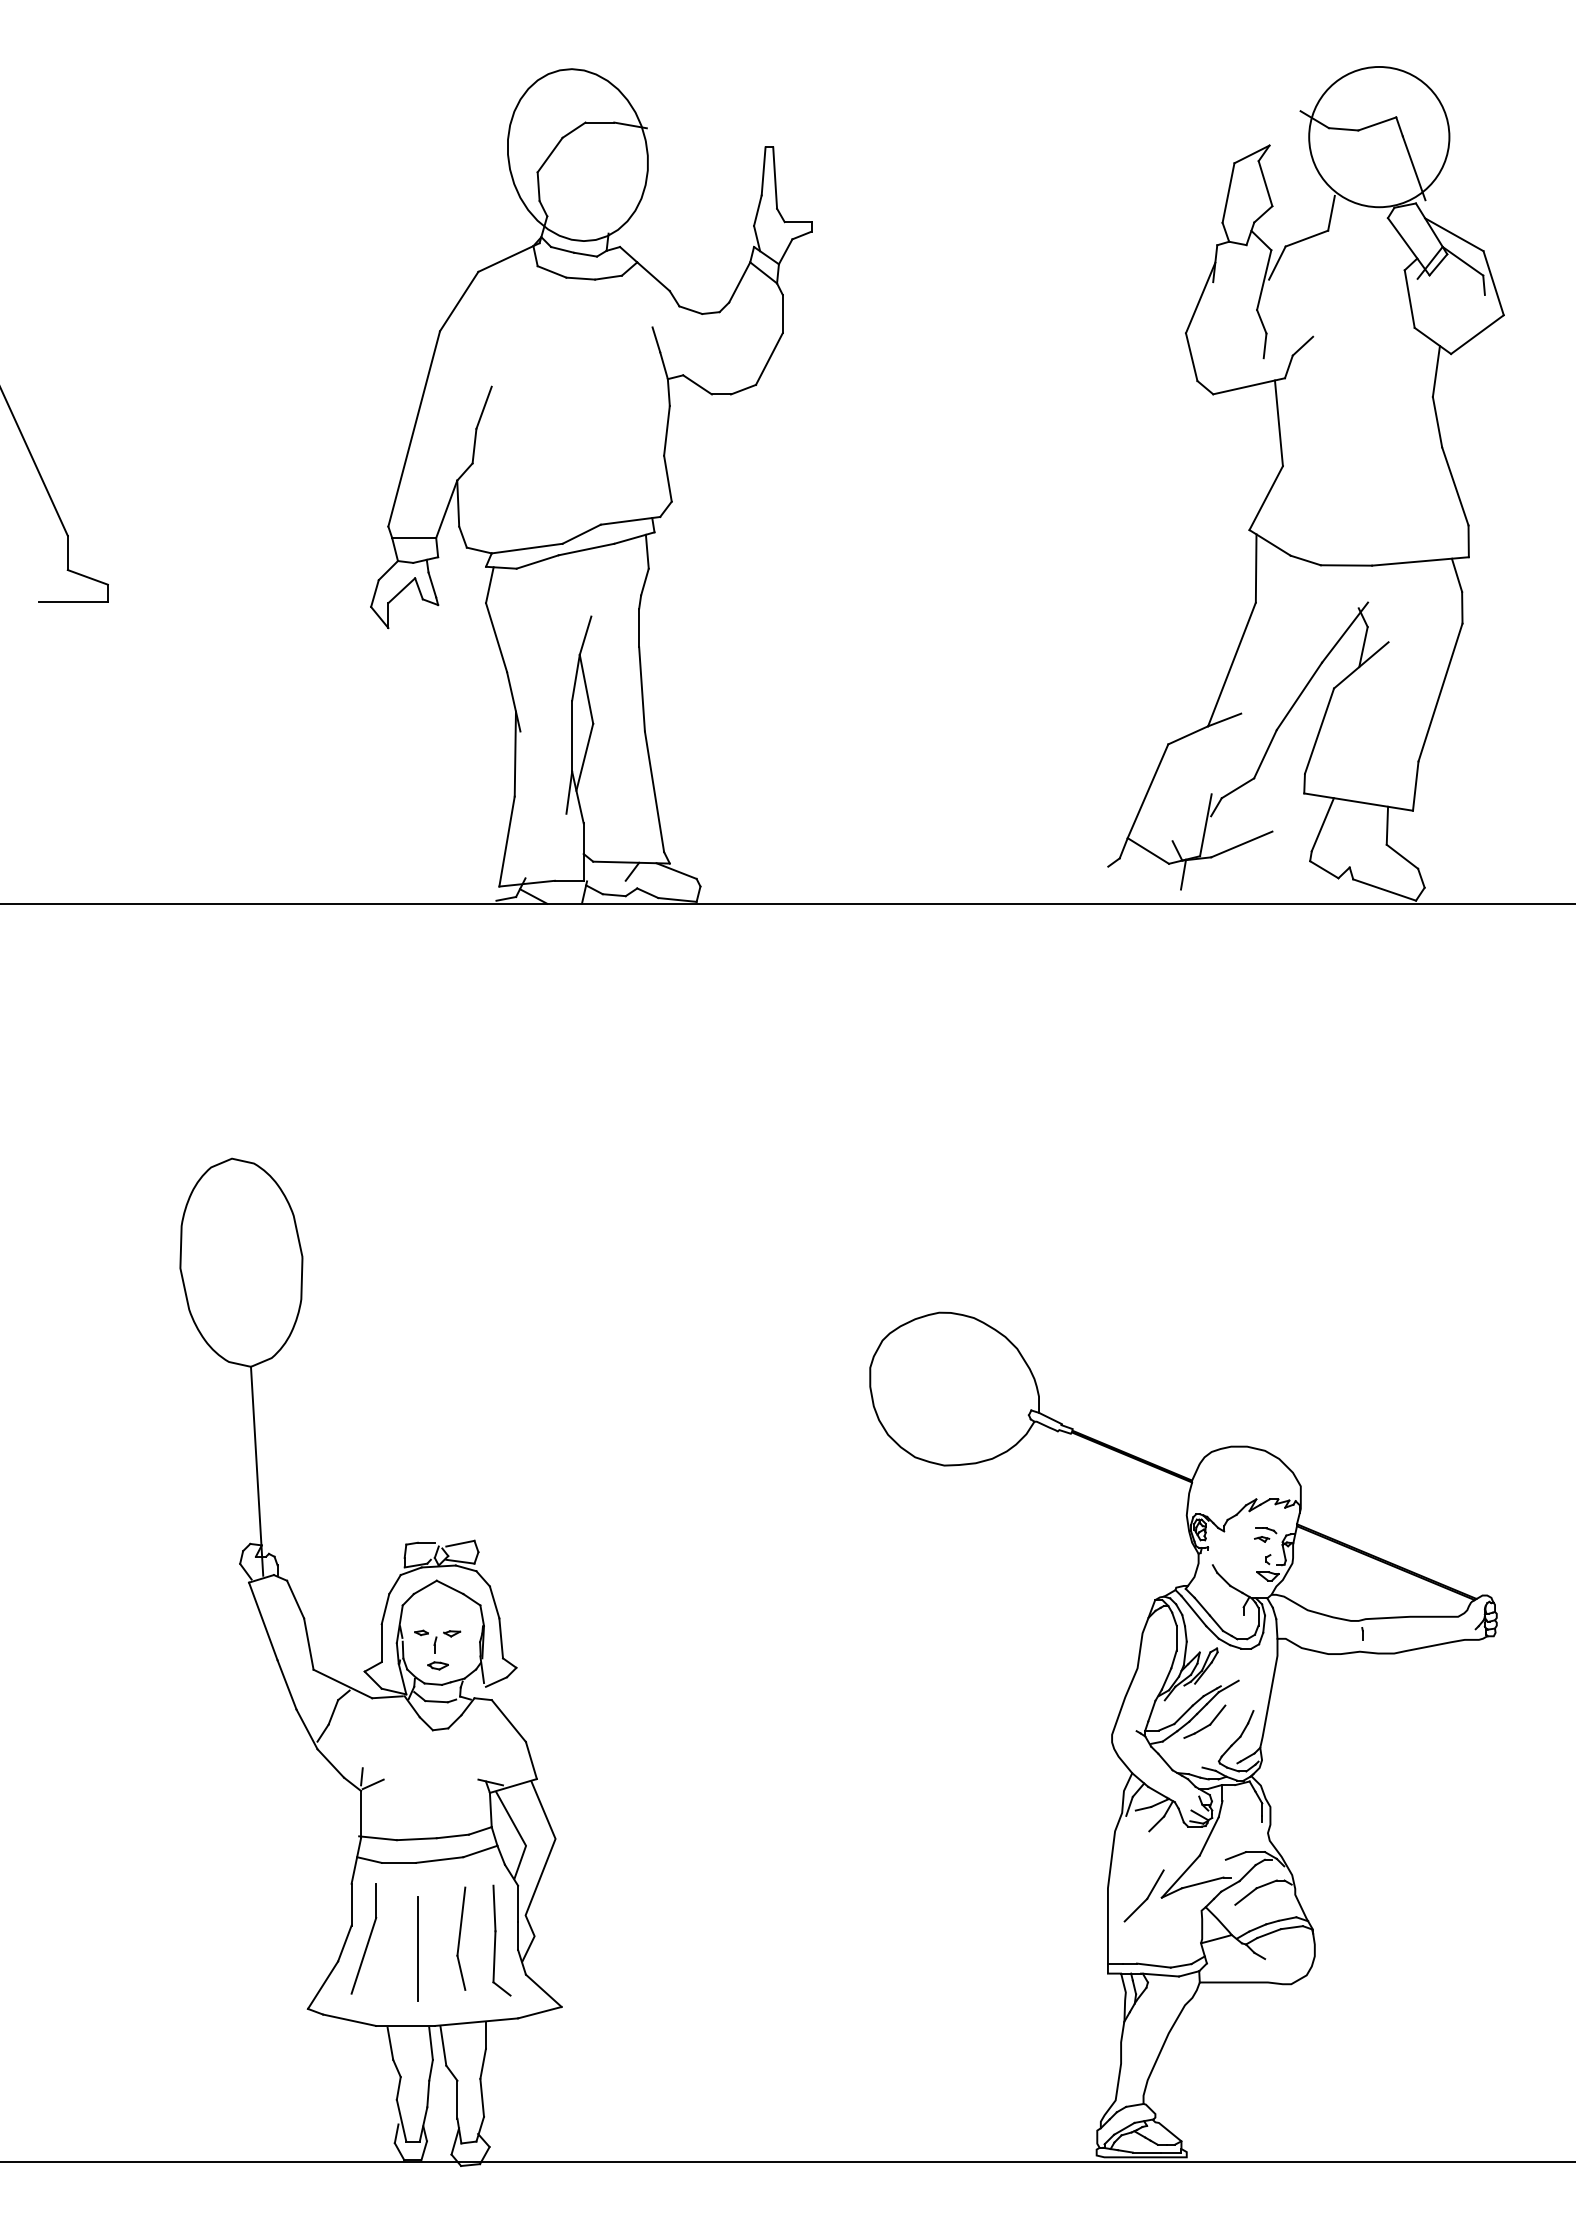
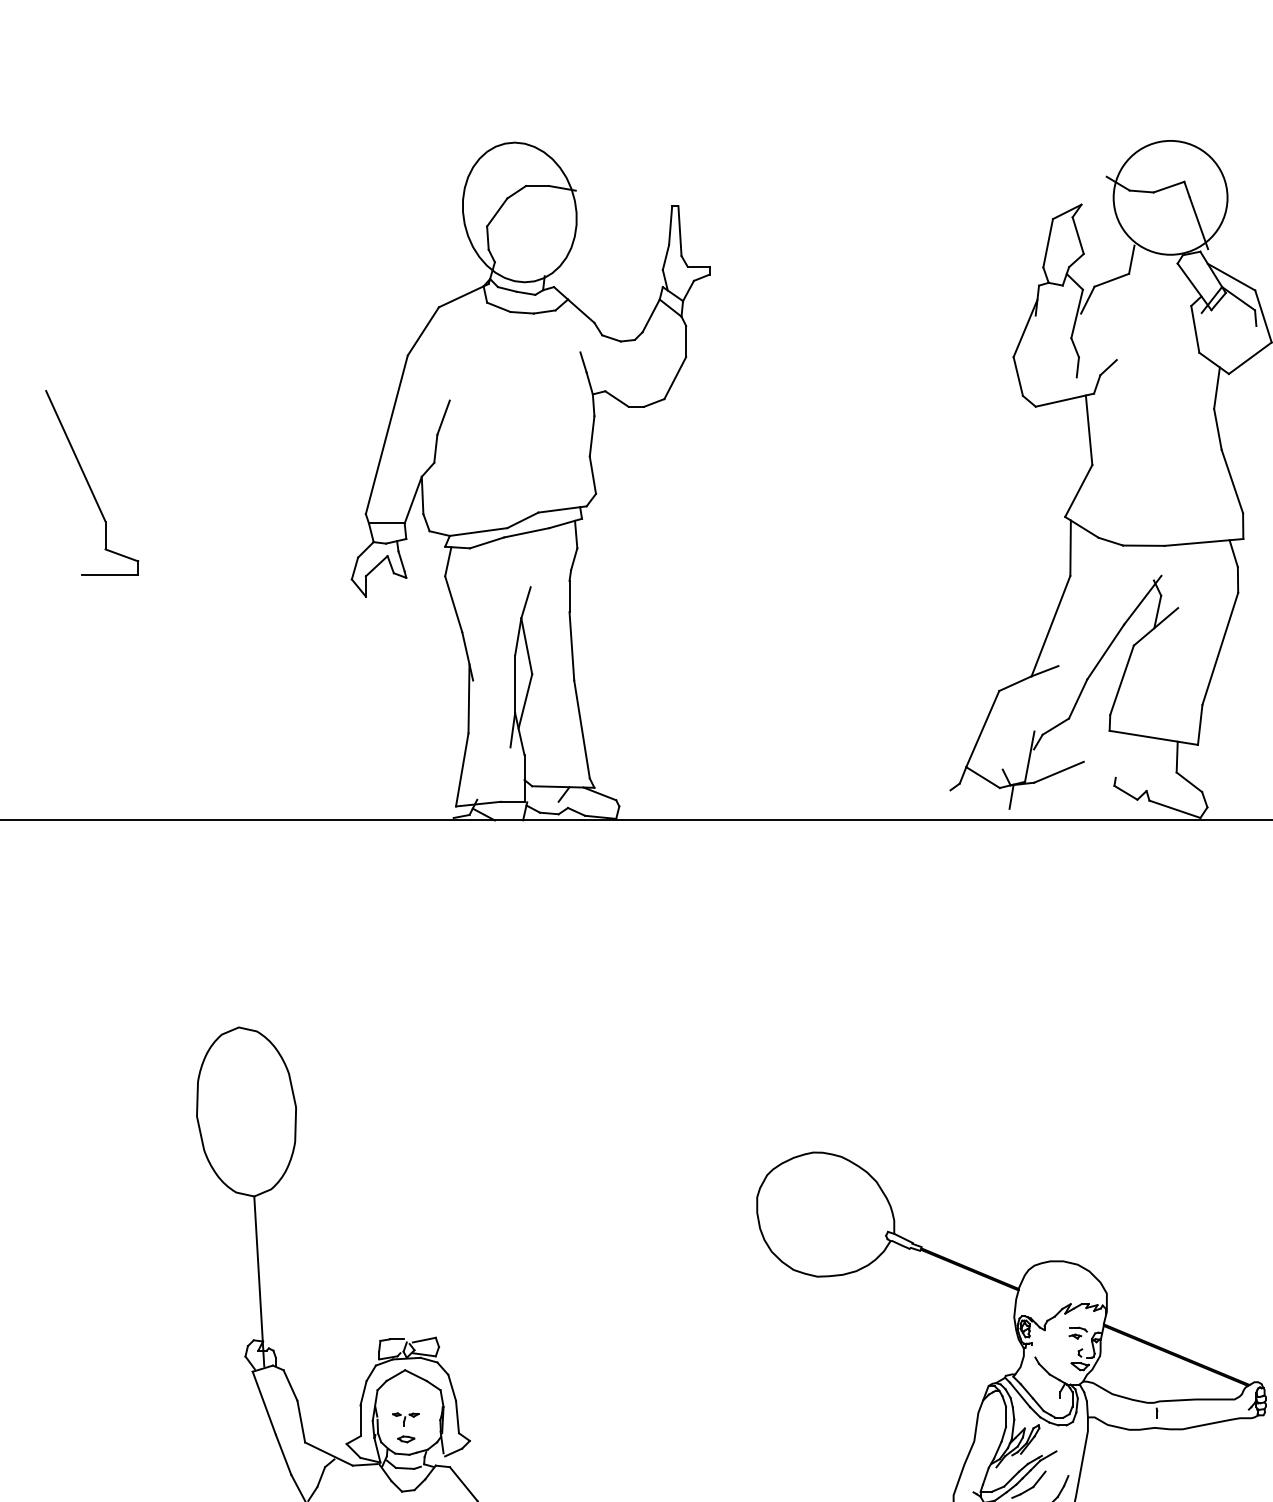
line: (1322, 824) -> (1124, 756), removed
part: (437, 1641) -> (405, 1419), size x0.7

